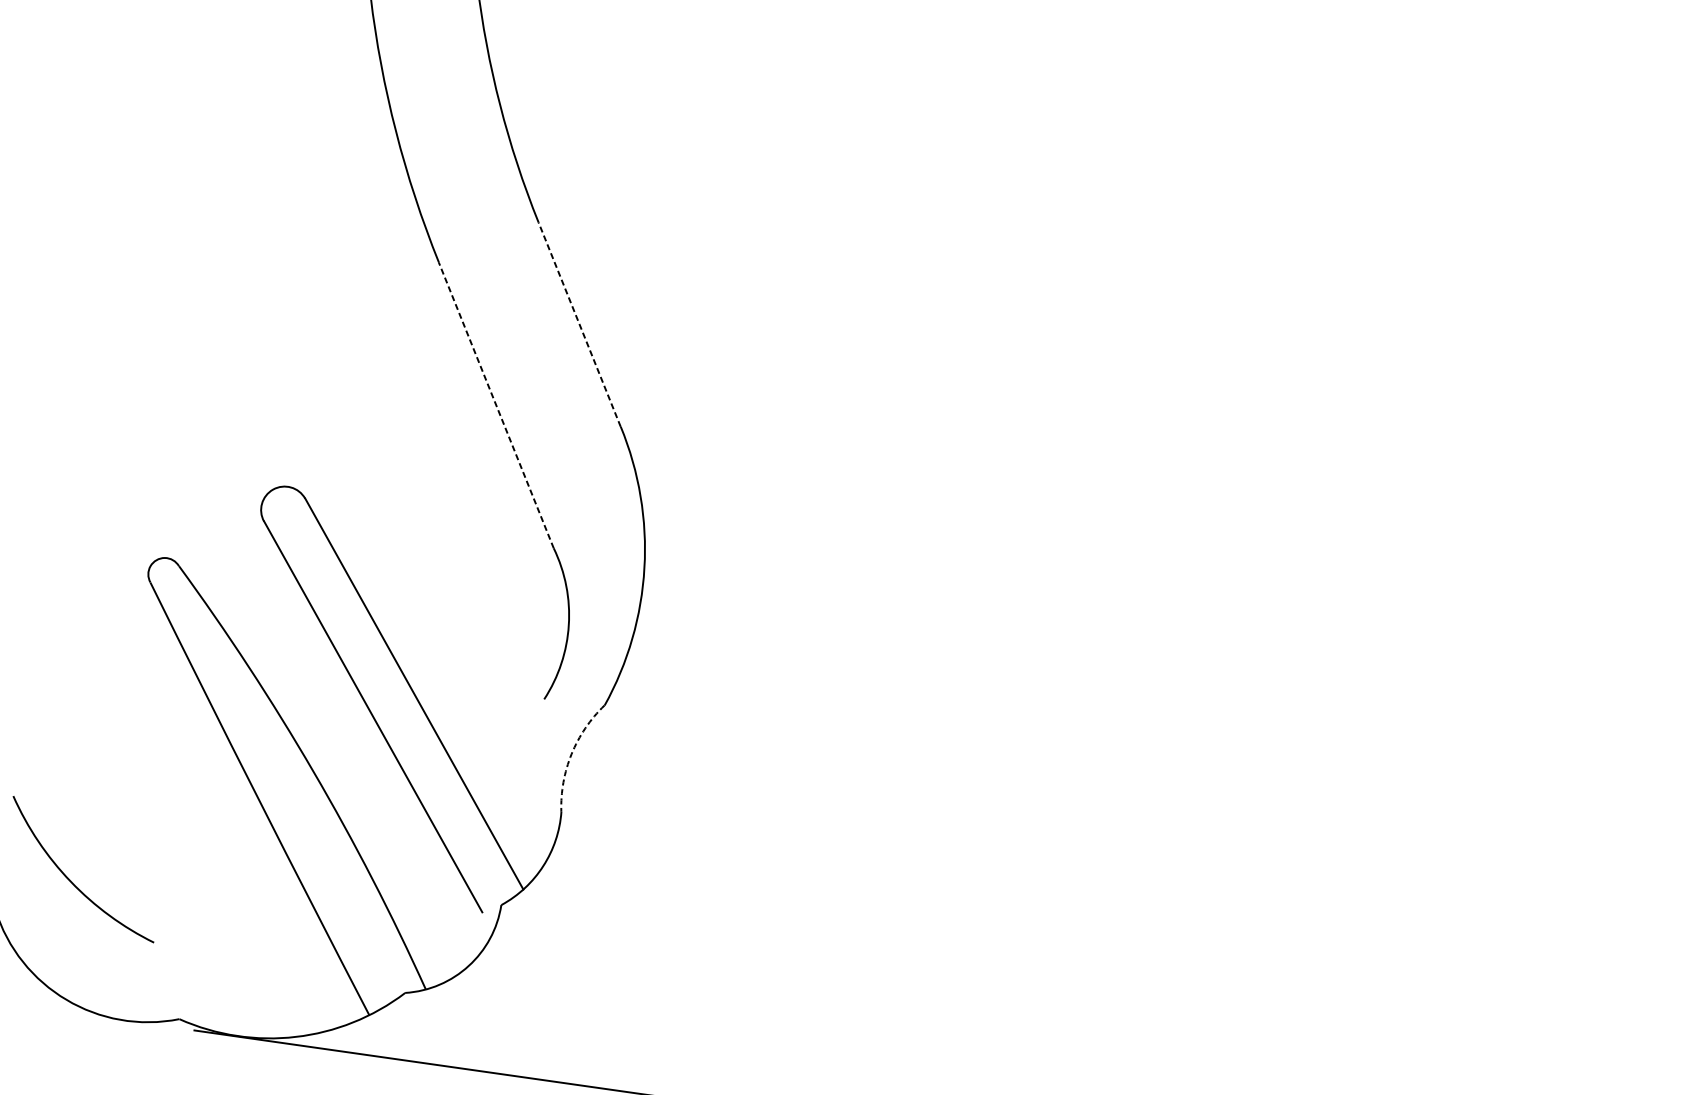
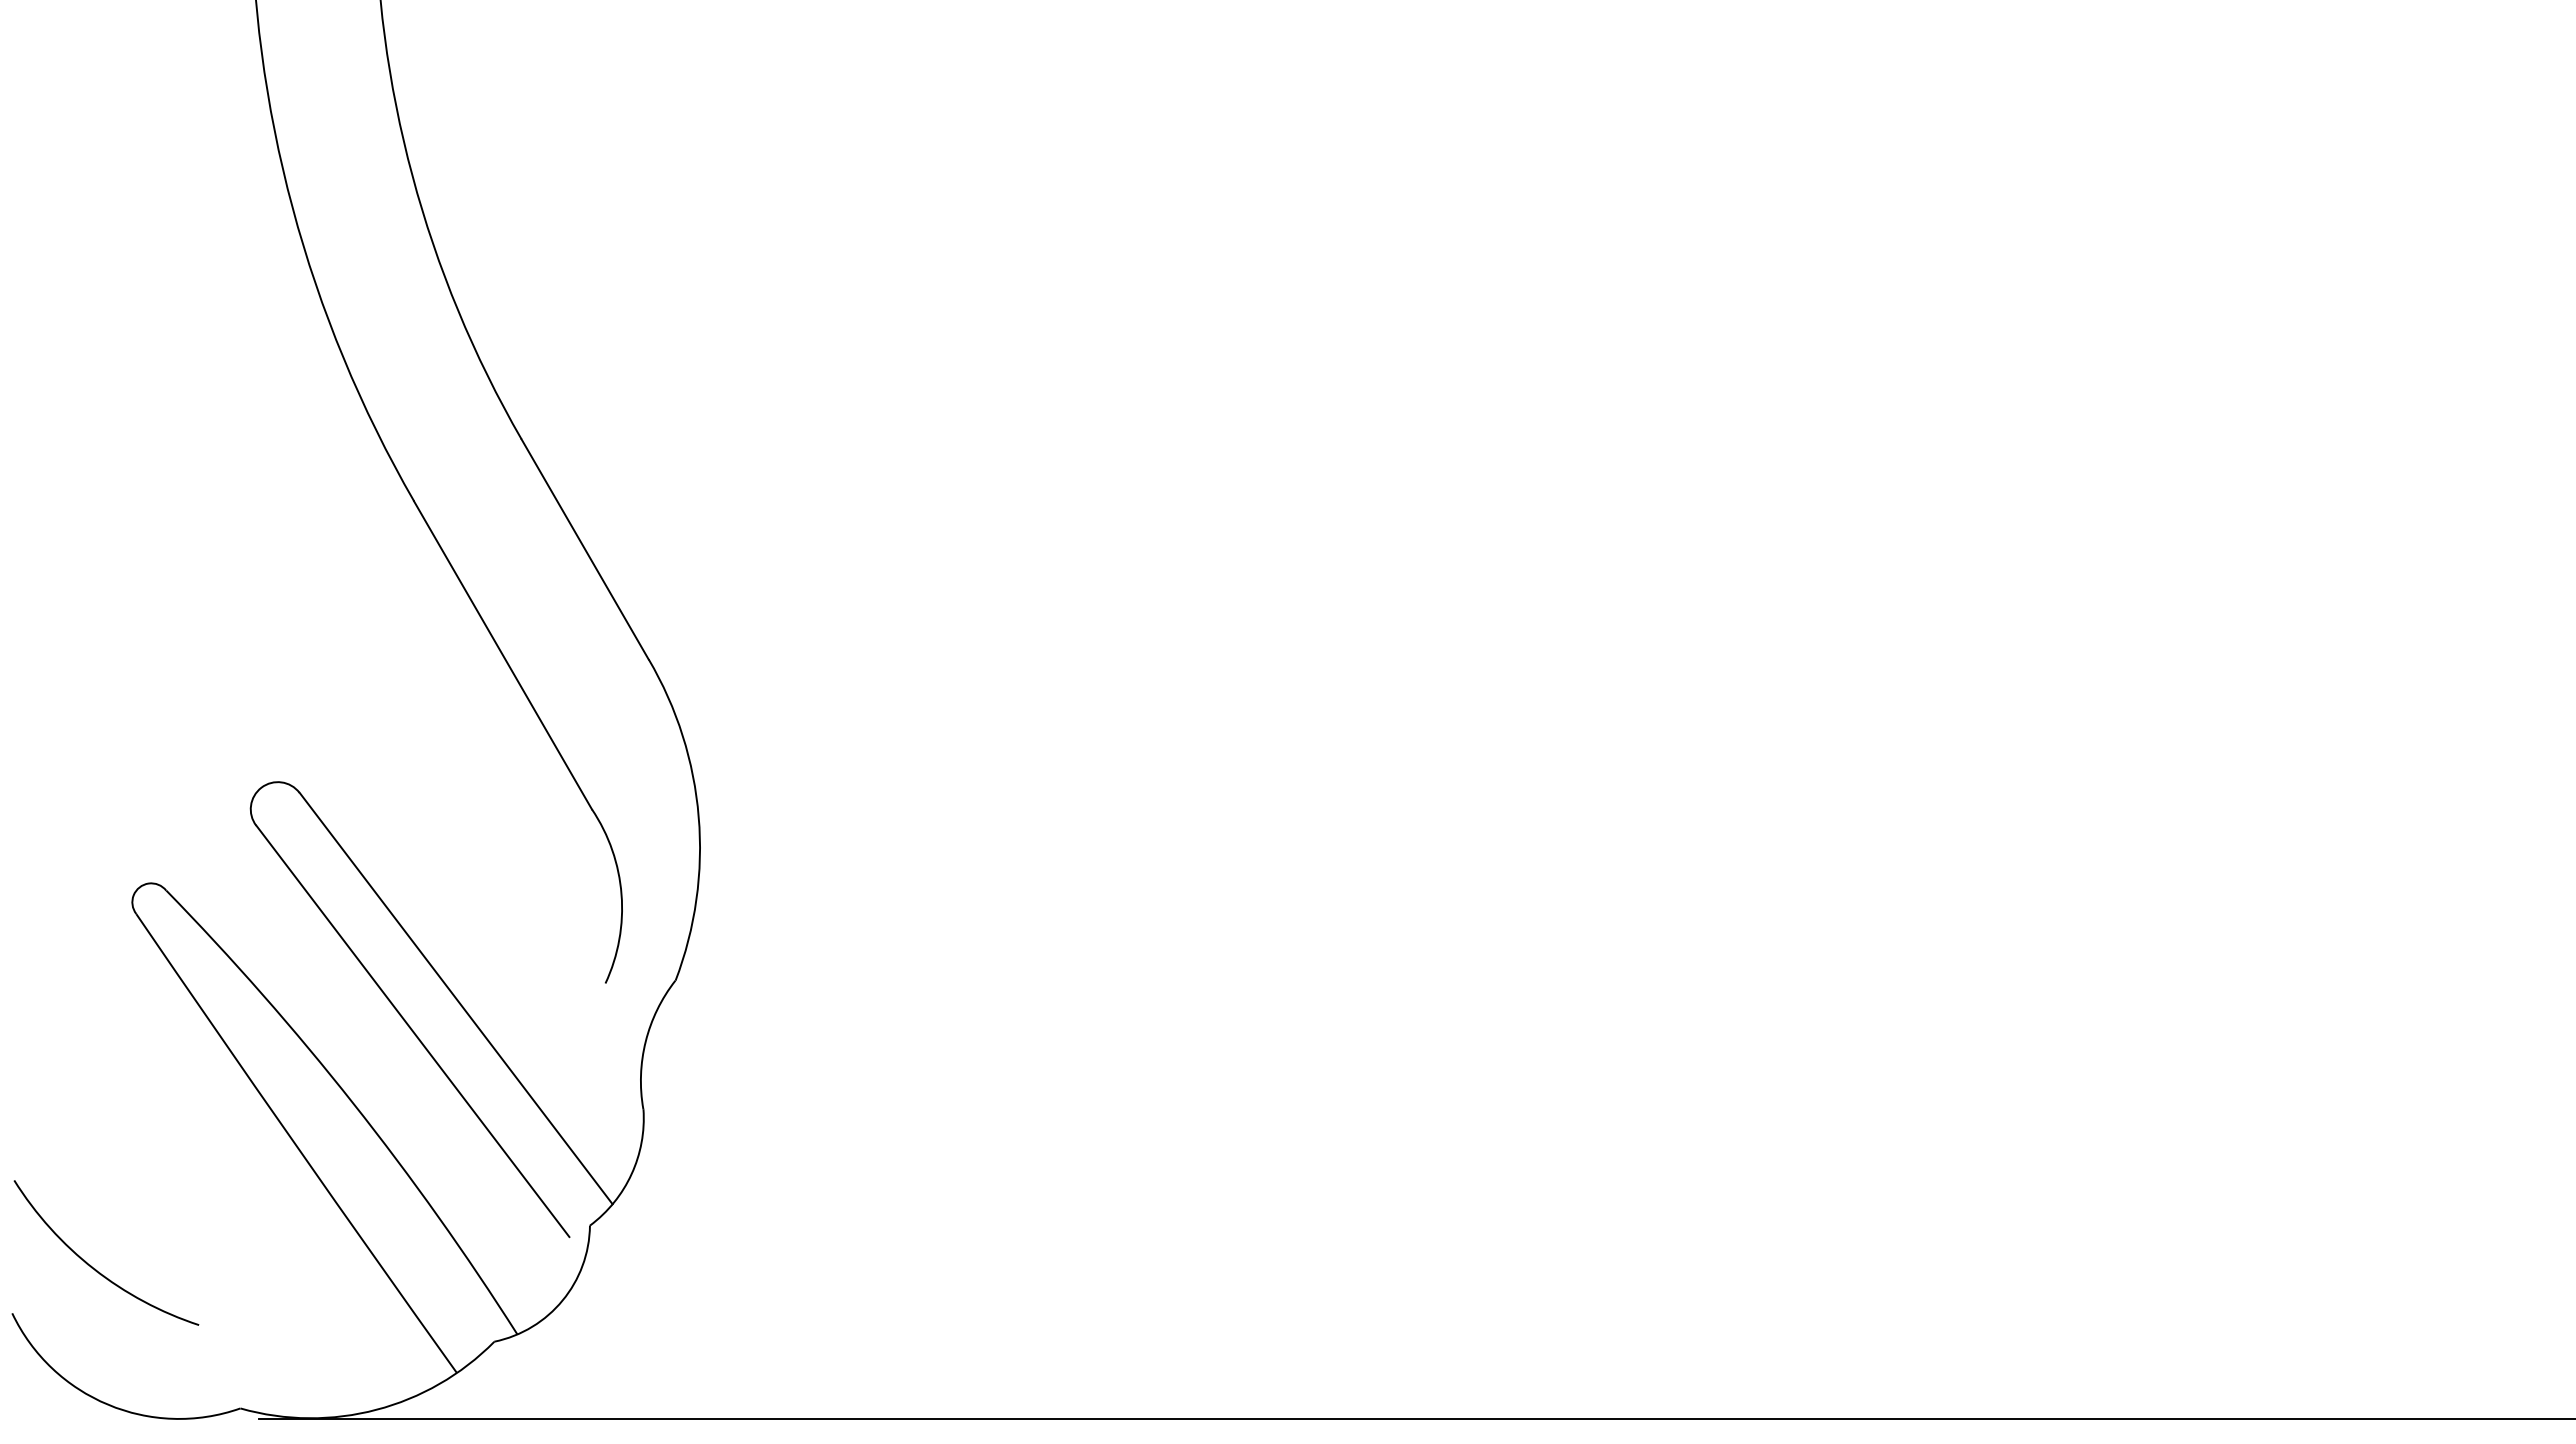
line: (579, 323) -> (584, 548), dashed -> solid
line: (495, 405) -> (502, 655), dashed -> solid
arc: (571, 754) -> (645, 1041), dashed -> solid

